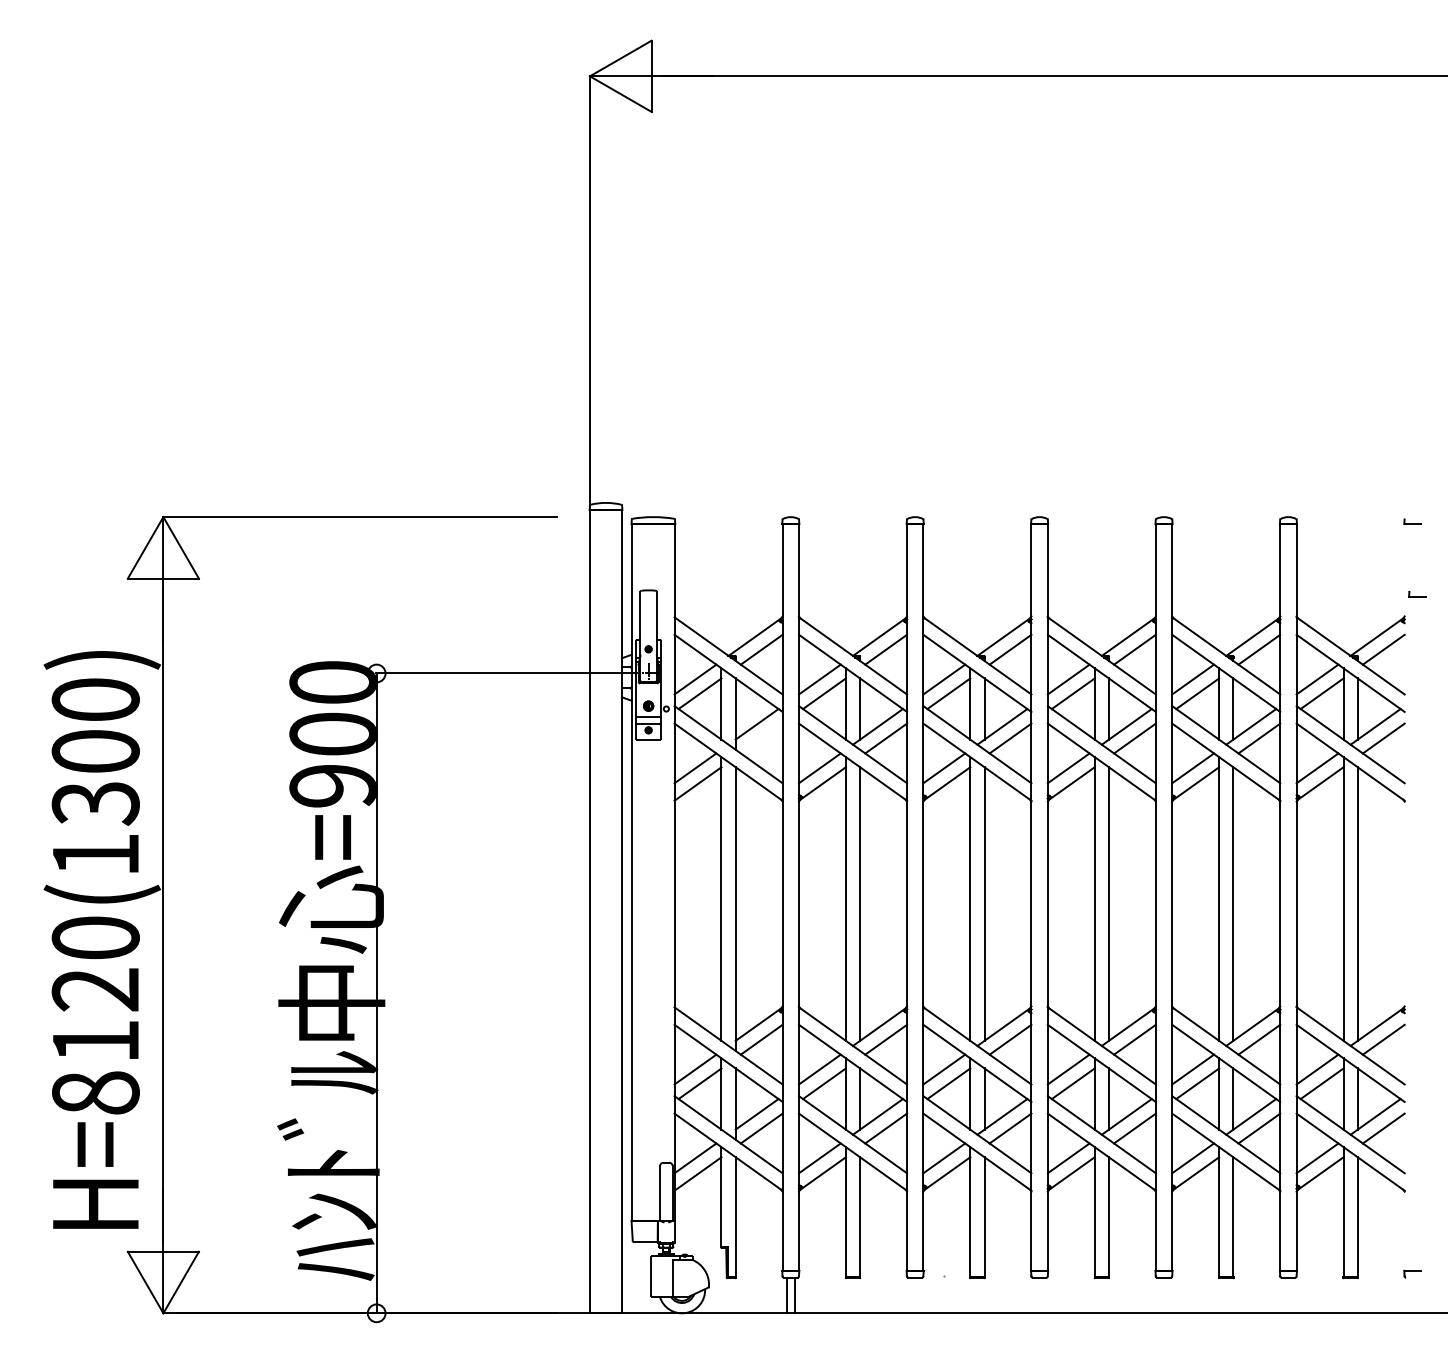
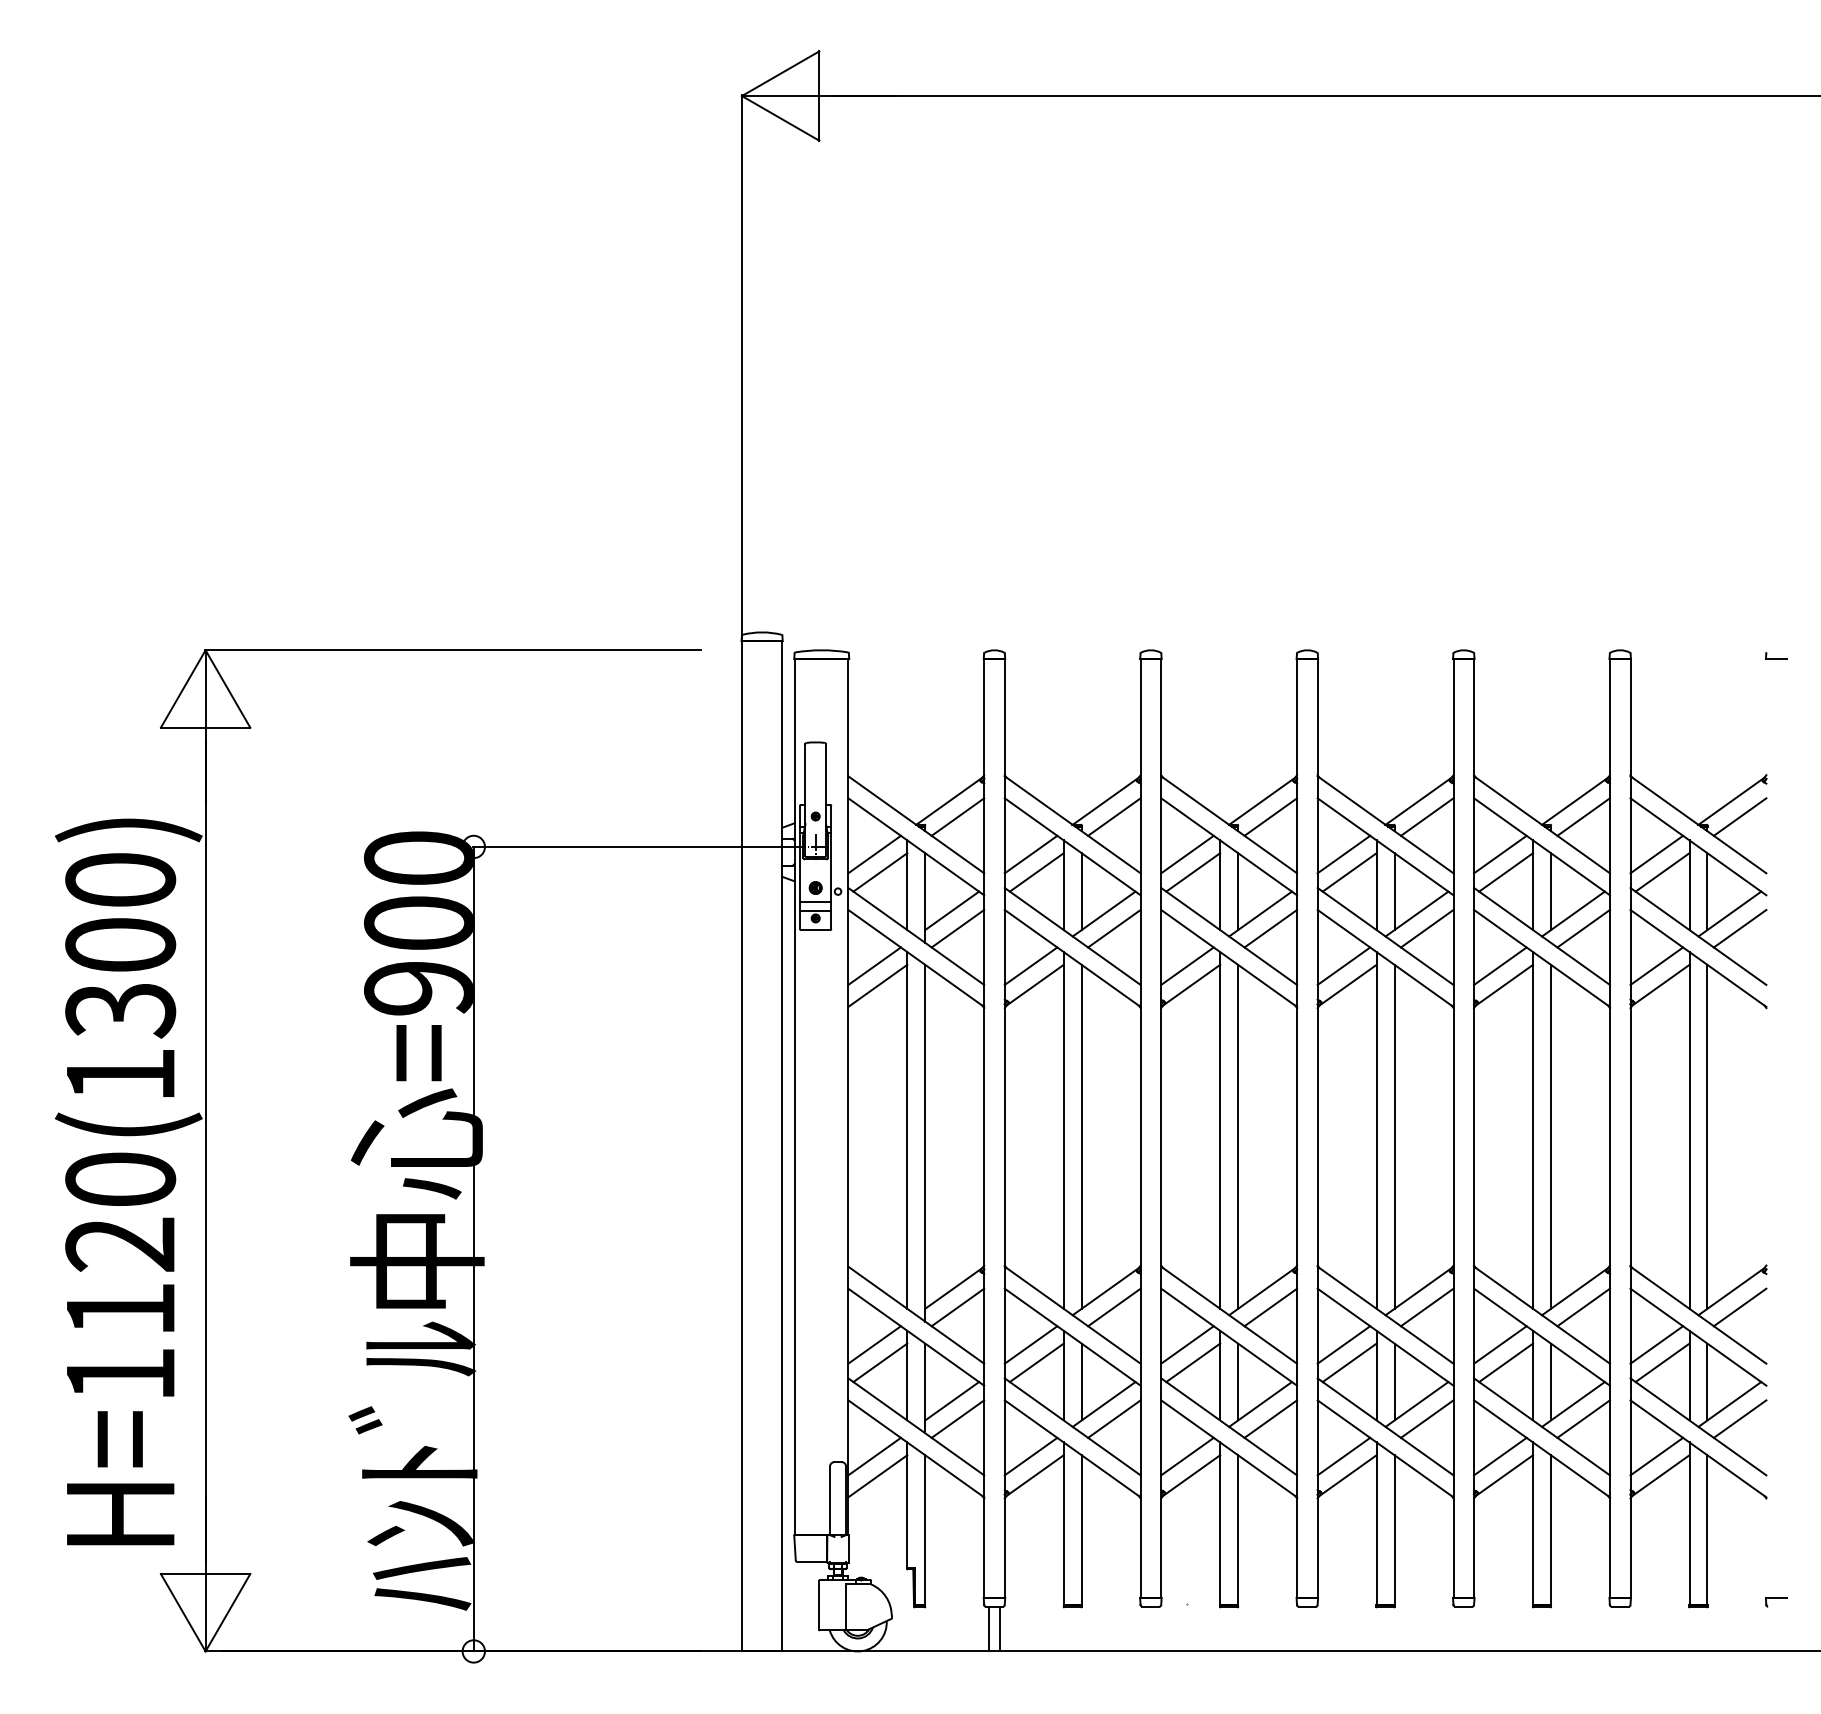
part: (1417, 593) -> (1782, 746), removed
line: (761, 738) -> (957, 928), added
text: (95, 1093) -> (120, 1374), H=8120(1300) -> H=1120(1300)

